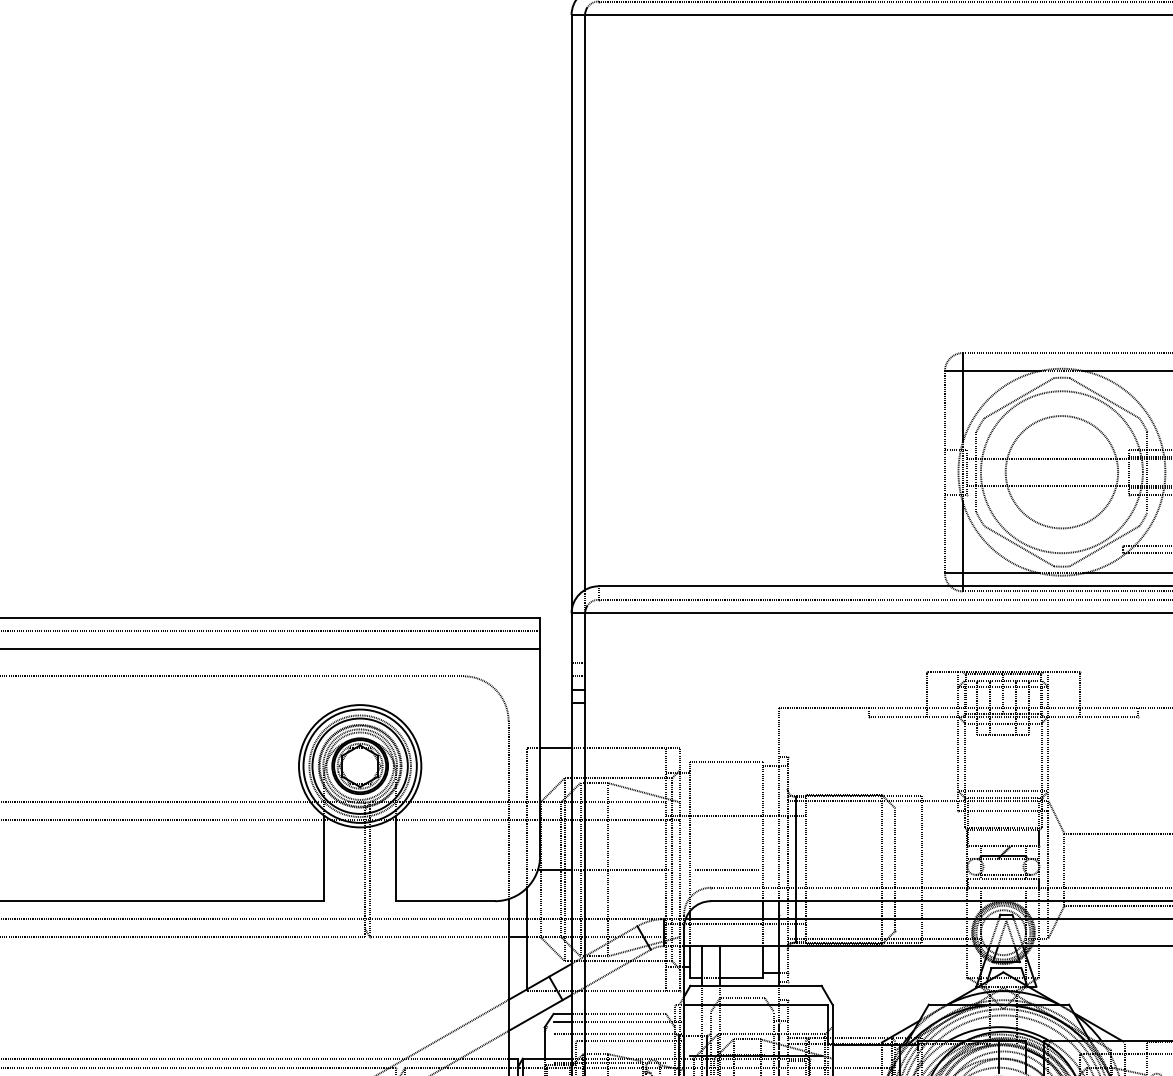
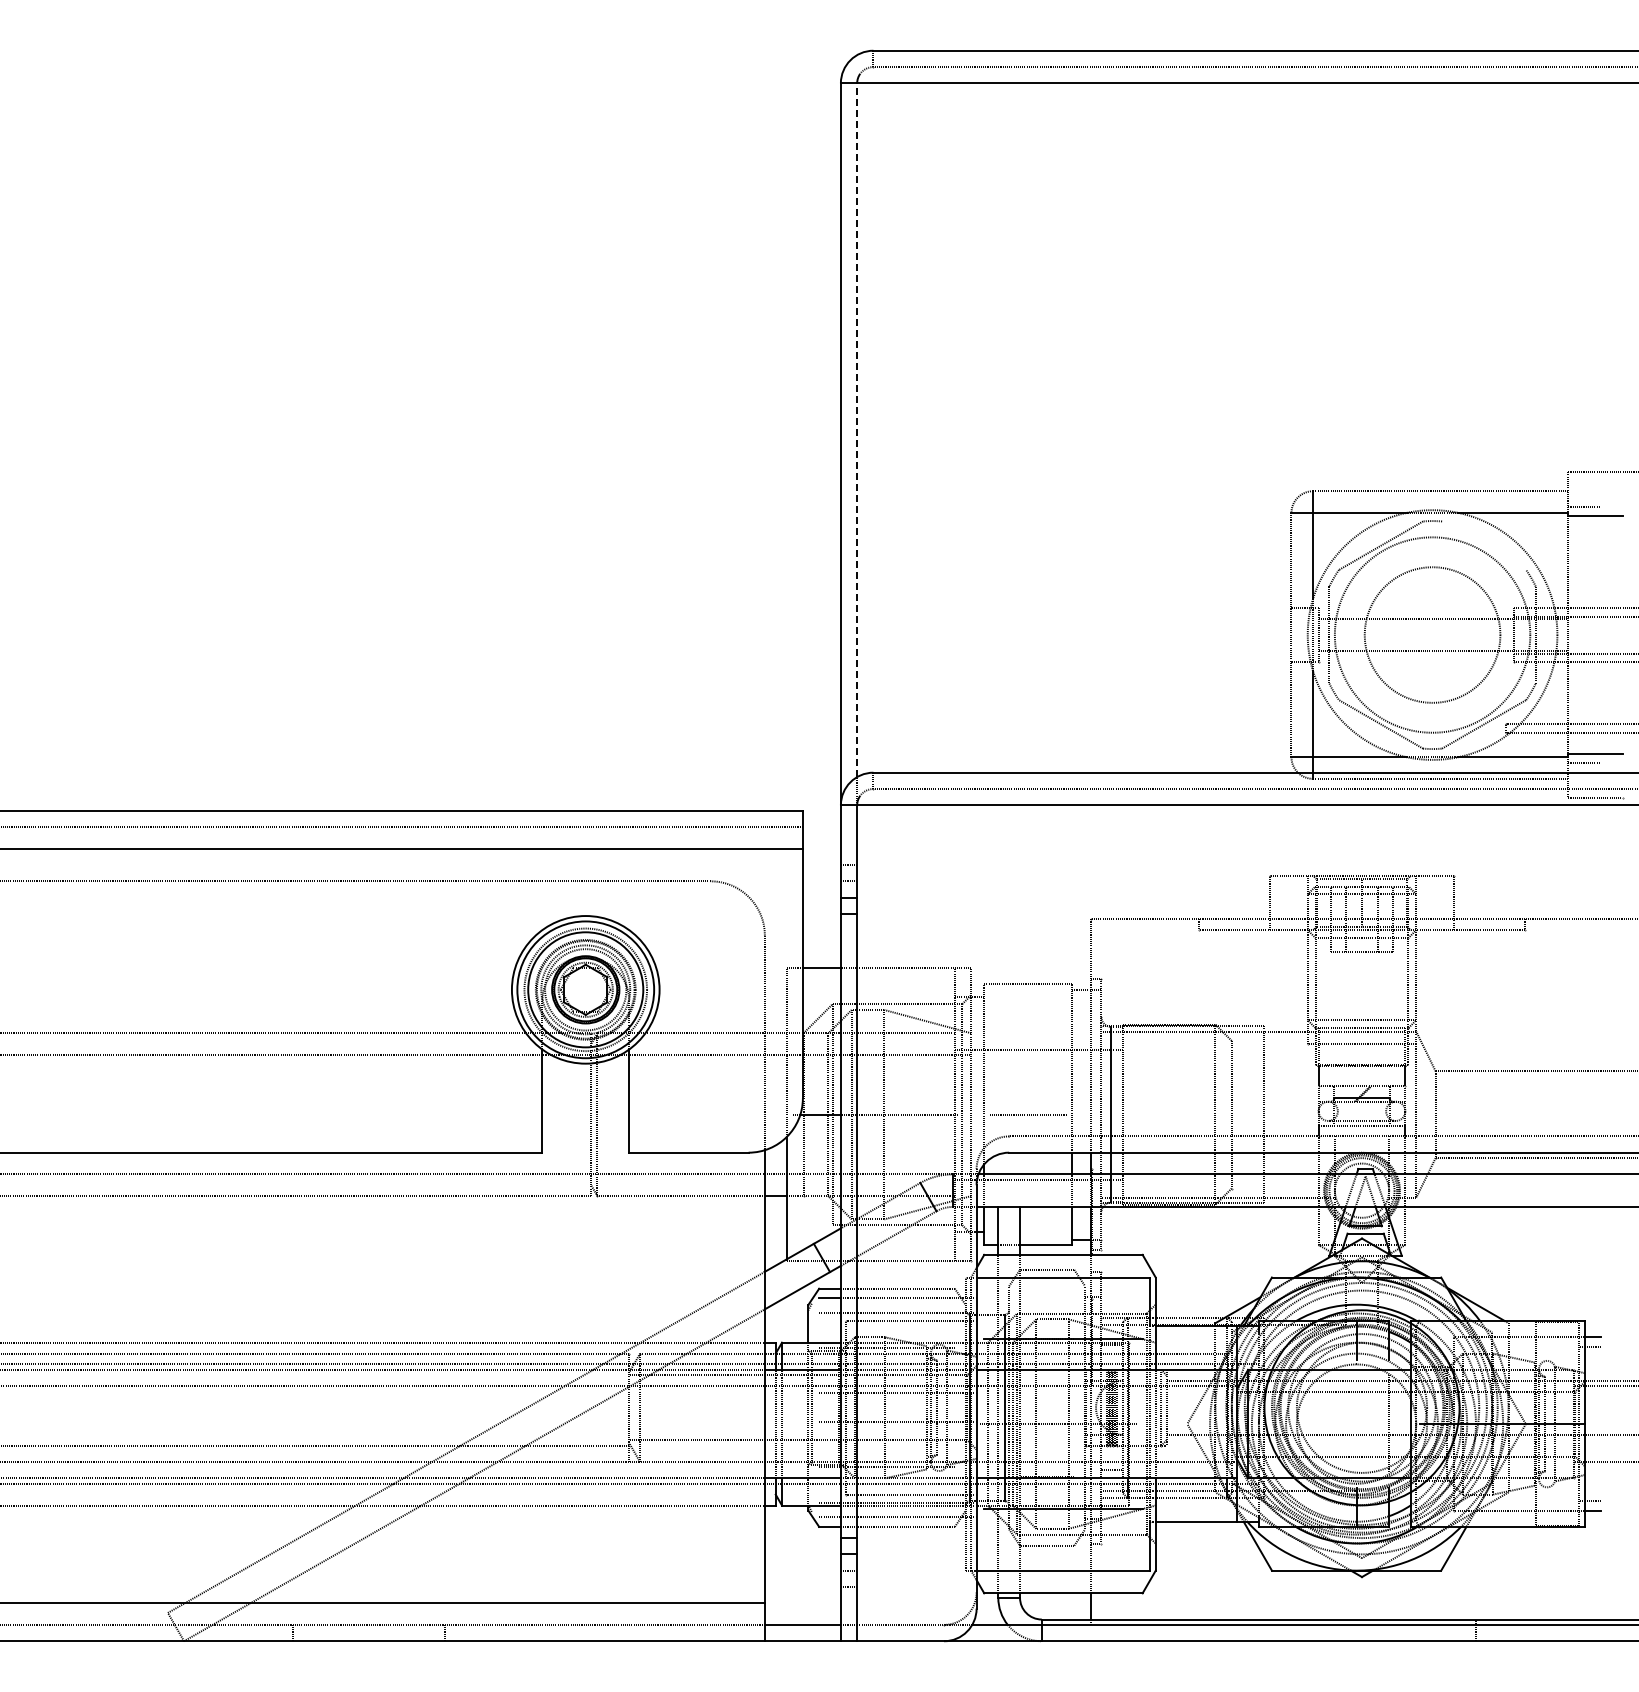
line: (585, 302) -> (857, 430), solid -> dashed
line: (1104, 398) -> (1484, 545), removed
line: (552, 949) -> (817, 1210), removed

